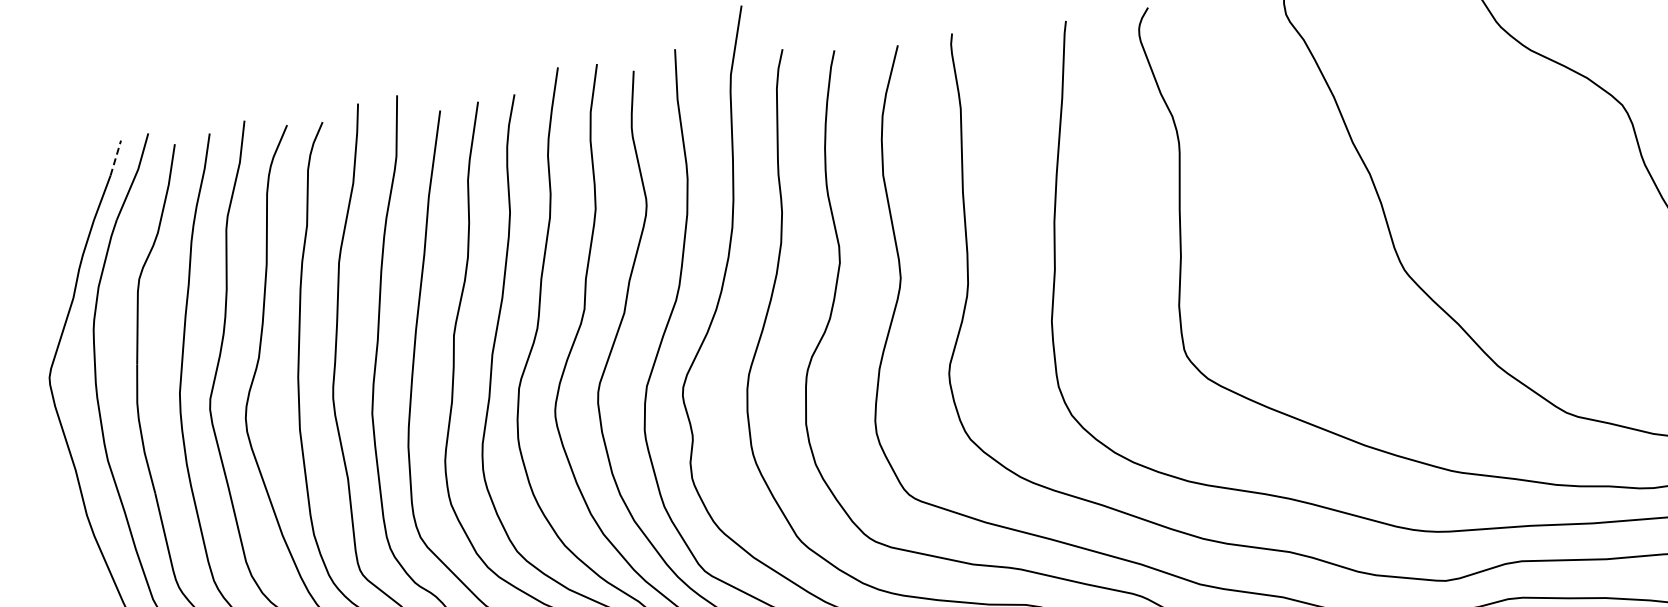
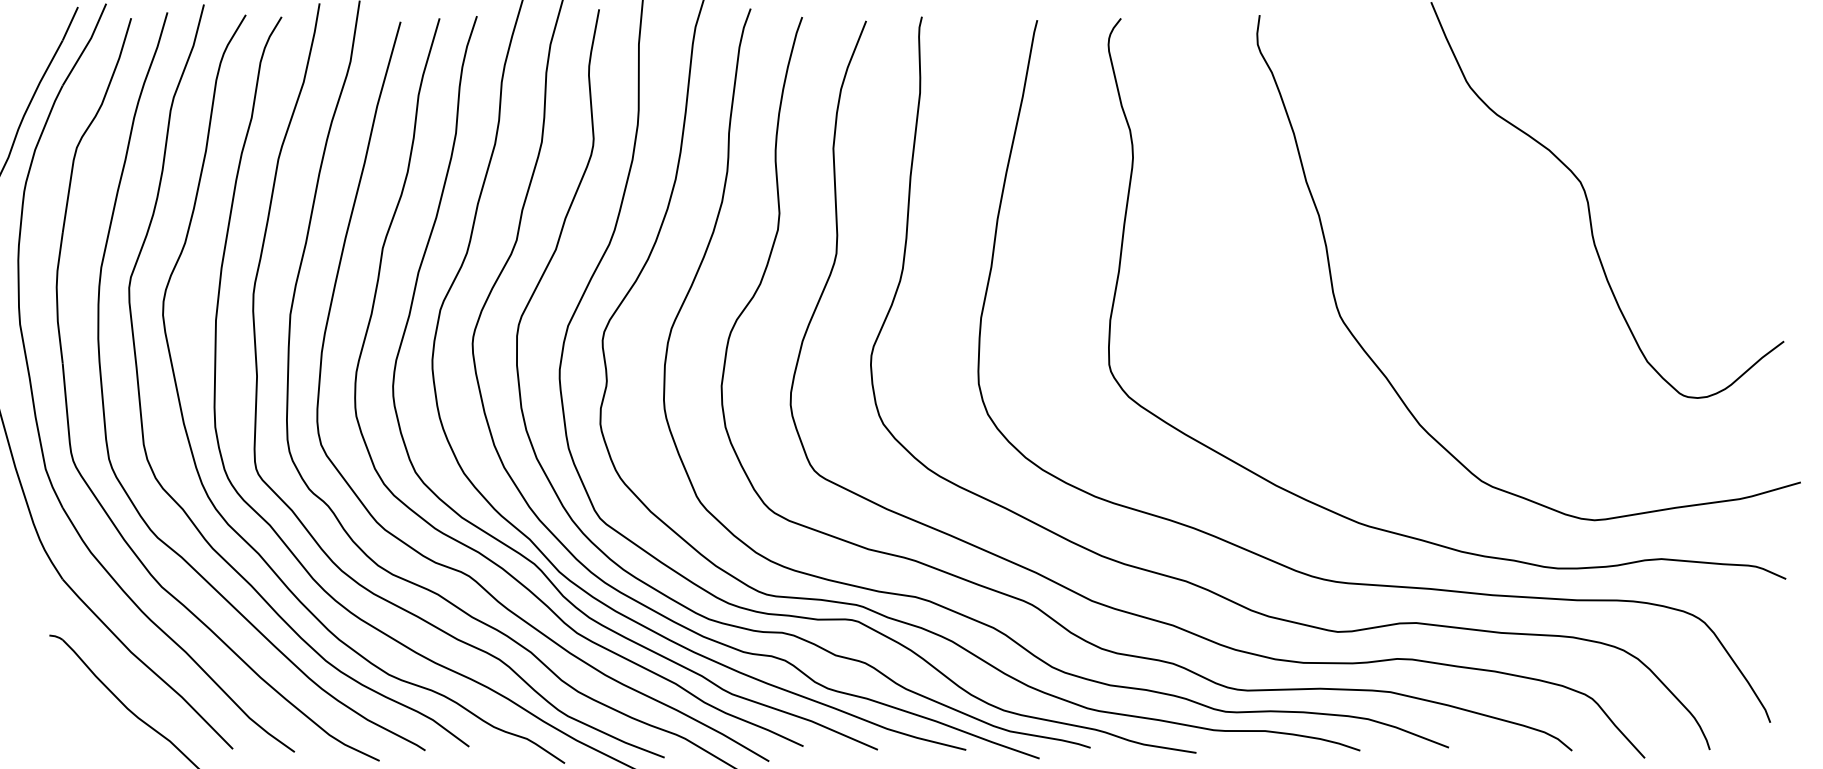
line: (115, 157) -> (70, 23), dashed -> solid

